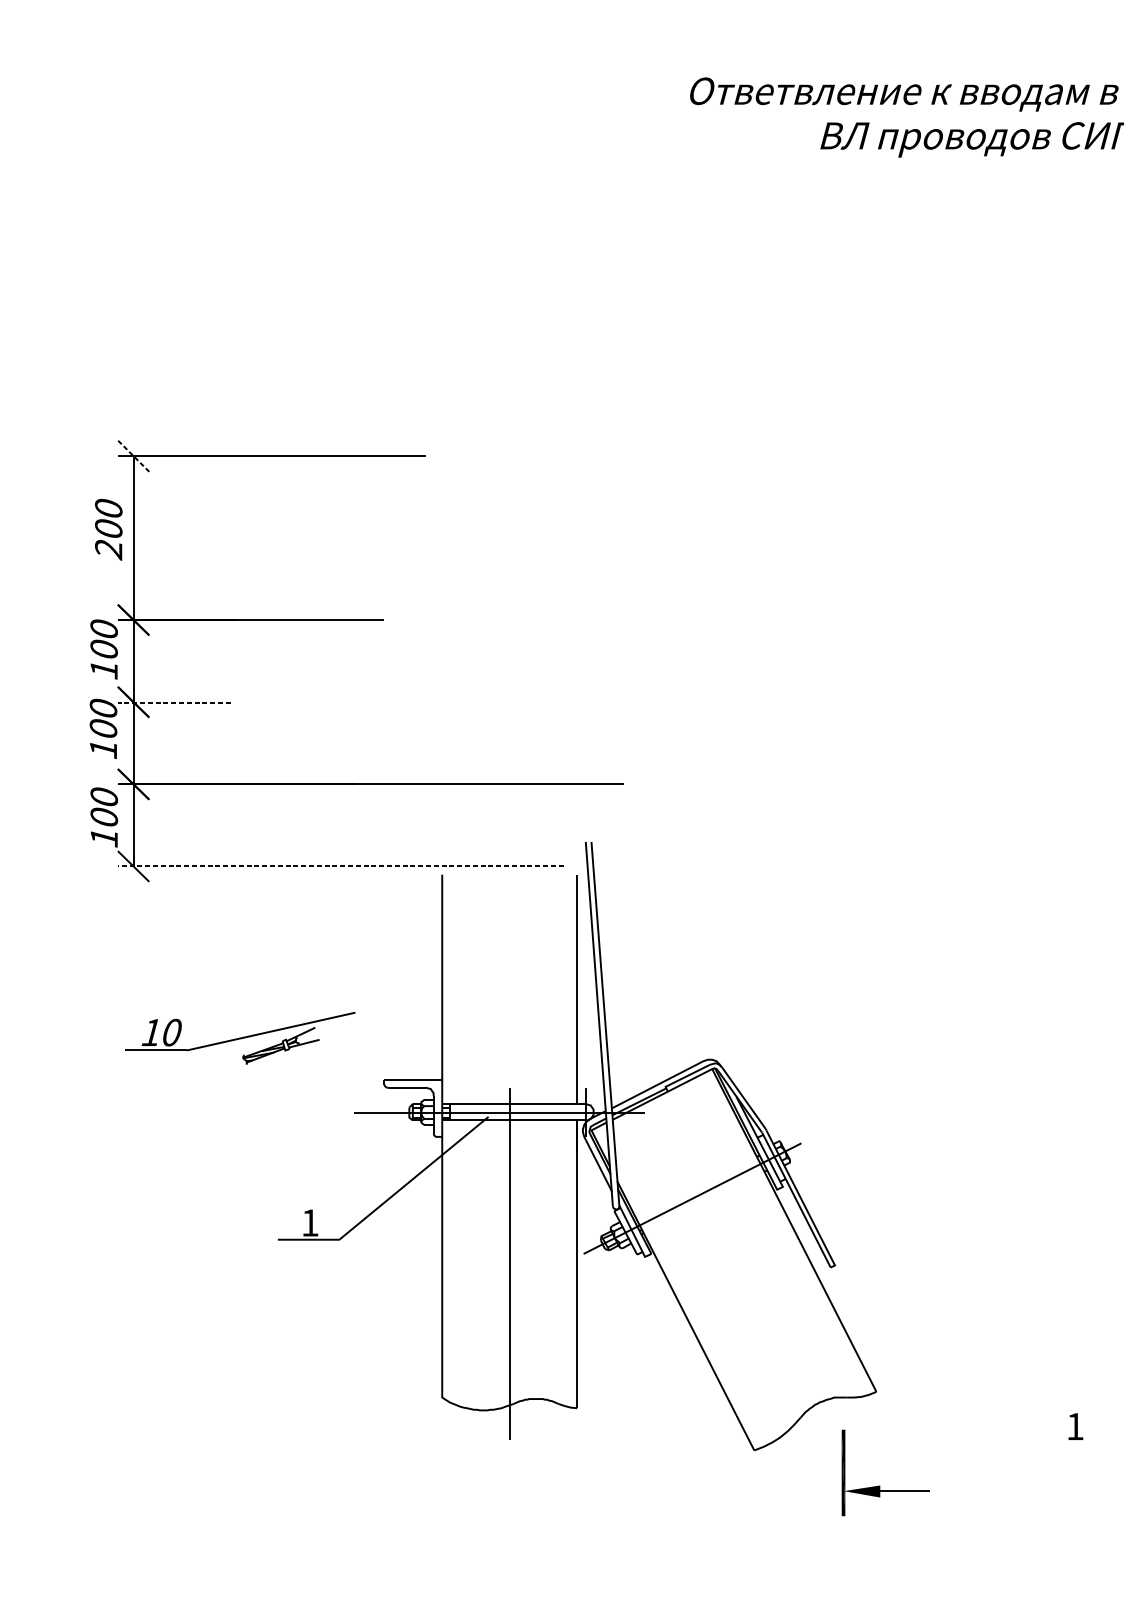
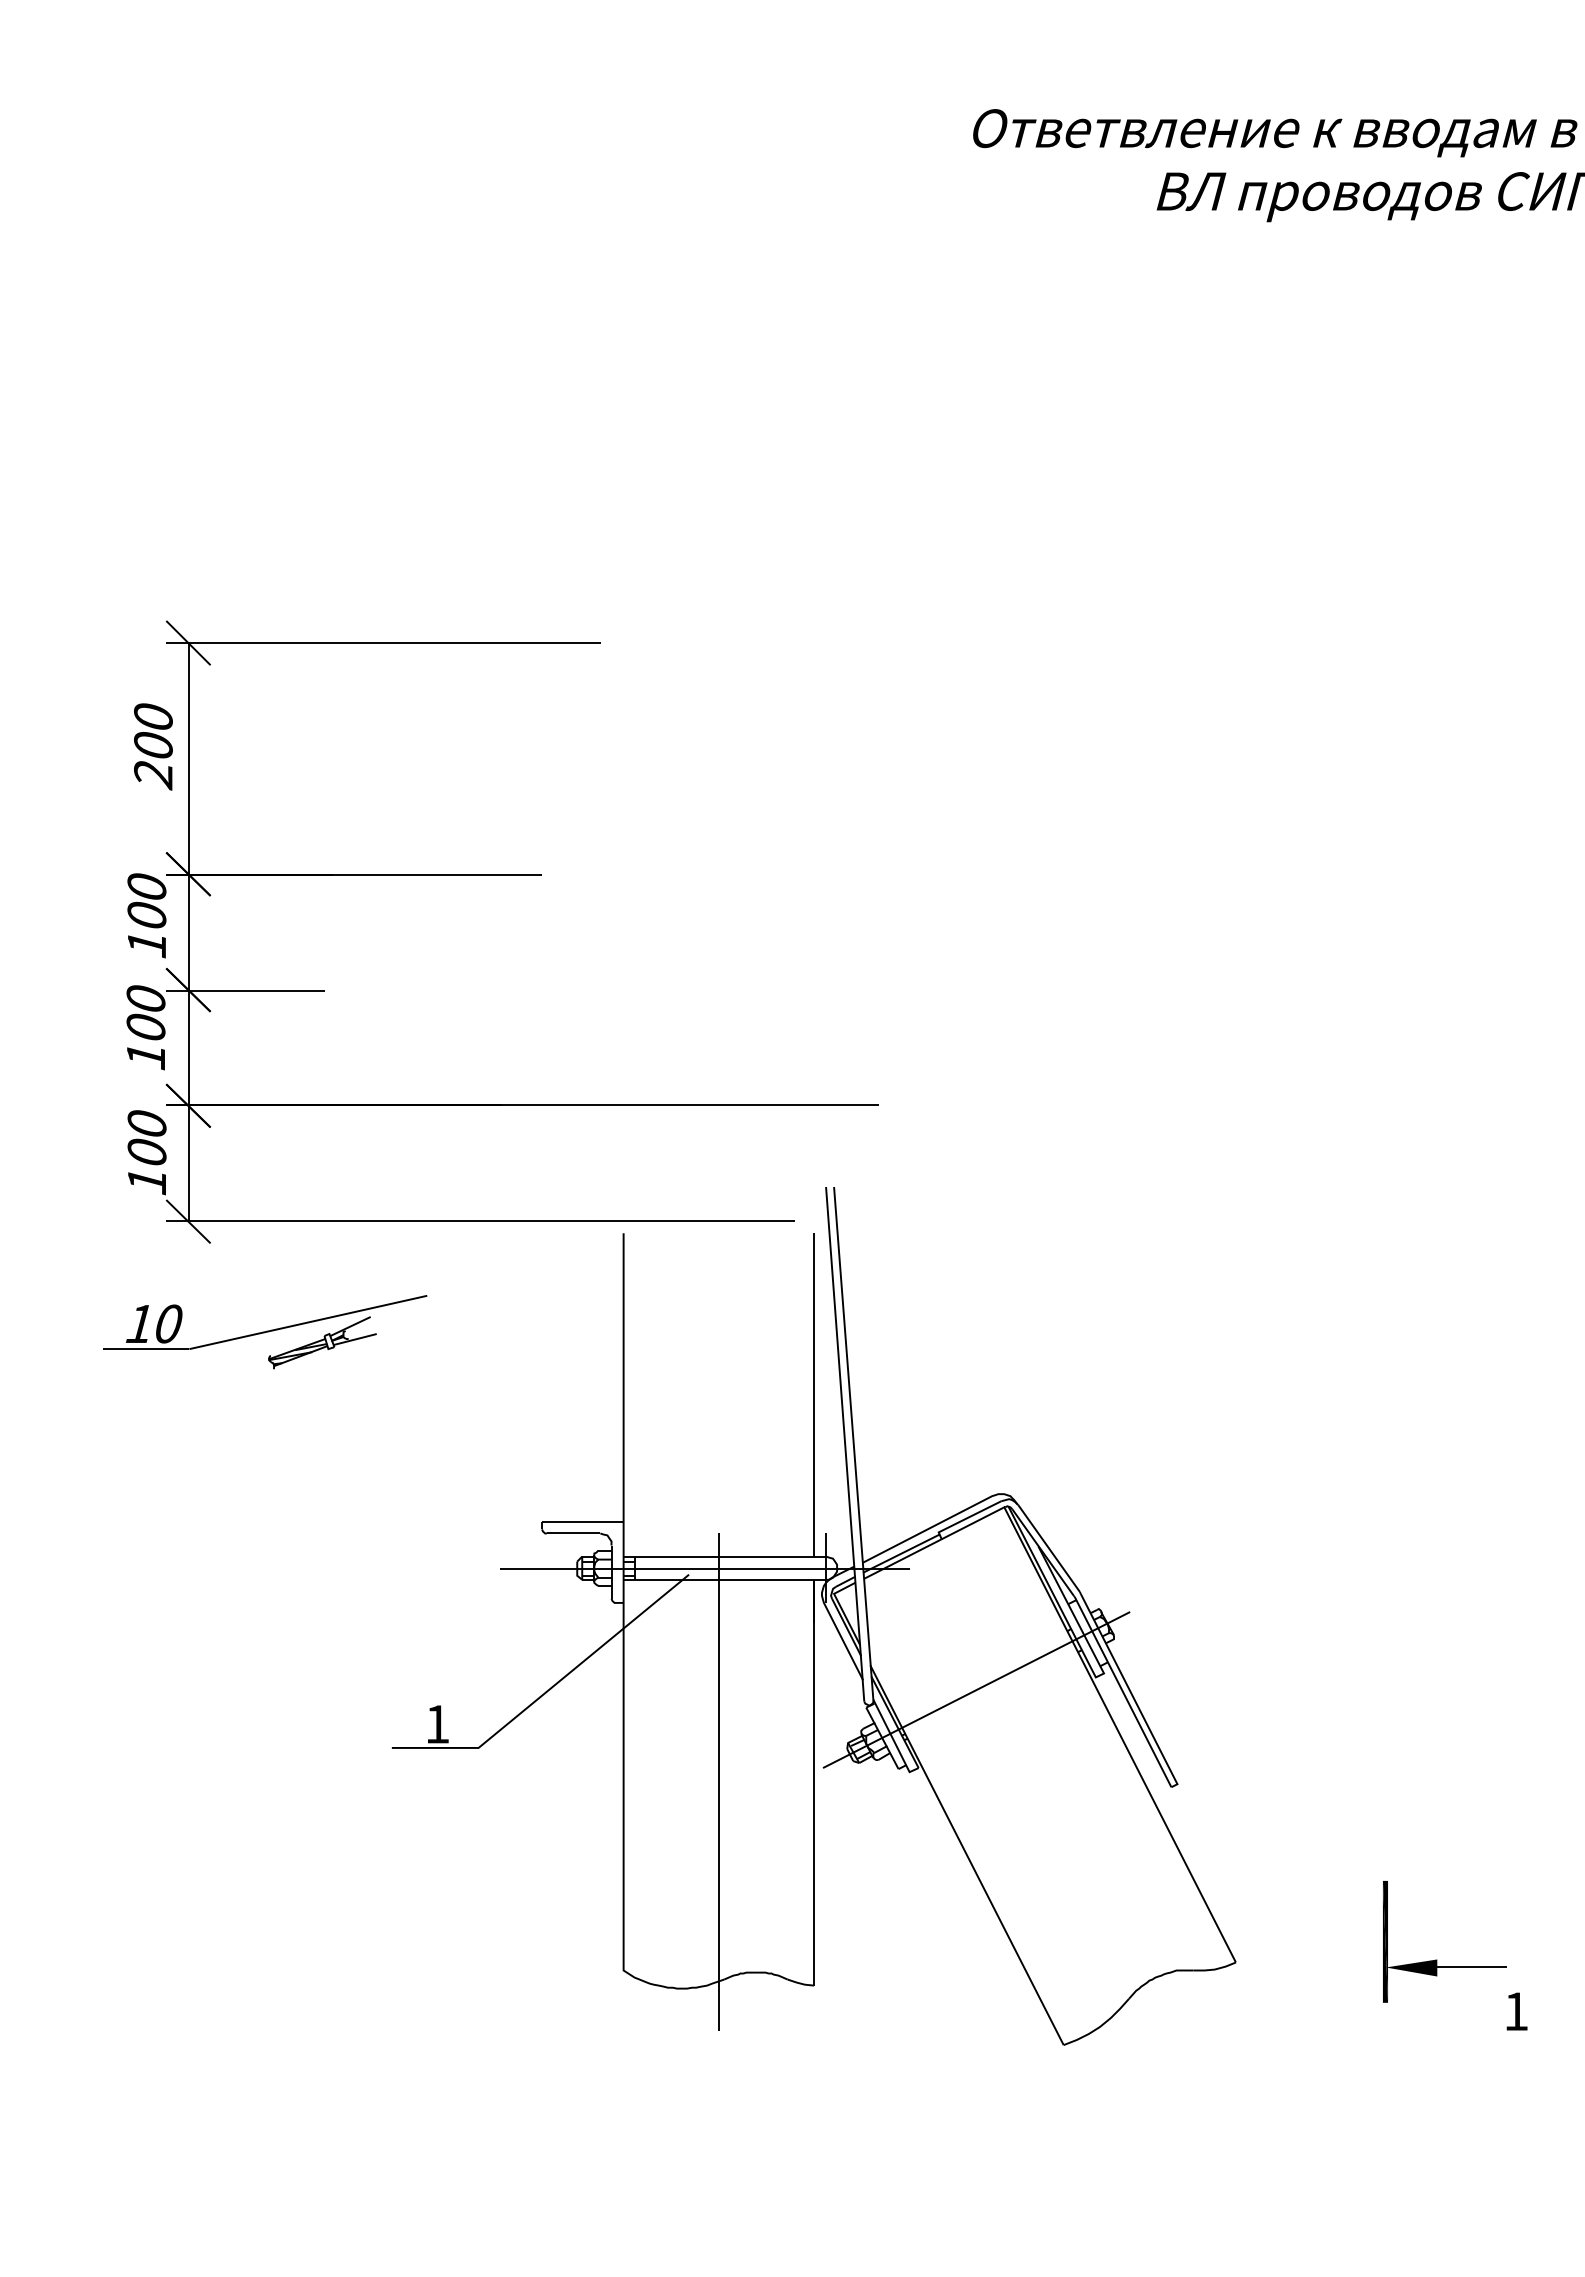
line: (133, 455) -> (188, 642), dashed -> solid
line: (174, 702) -> (245, 990), dashed -> solid
line: (340, 866) -> (480, 1221), dashed -> solid
part: (240, 1038) -> (265, 1332), moved
part: (880, 1485) -> (1437, 1959), moved

